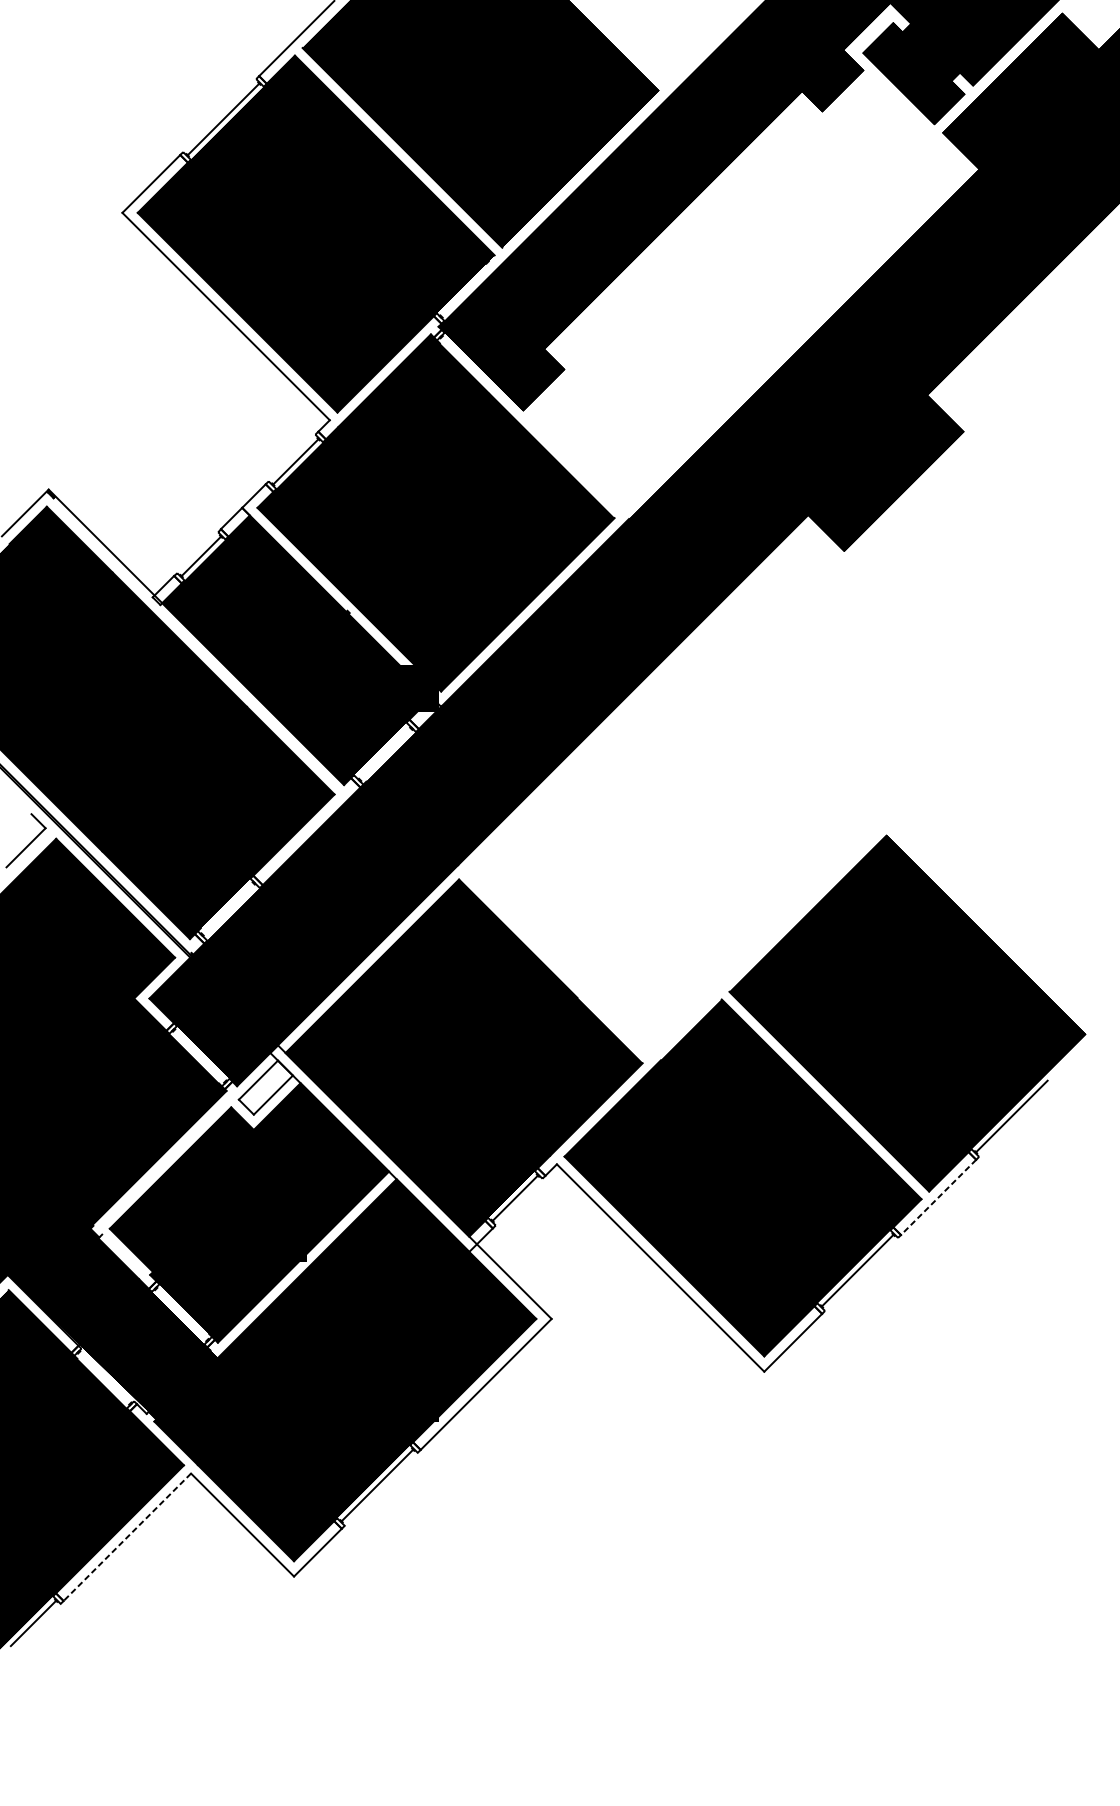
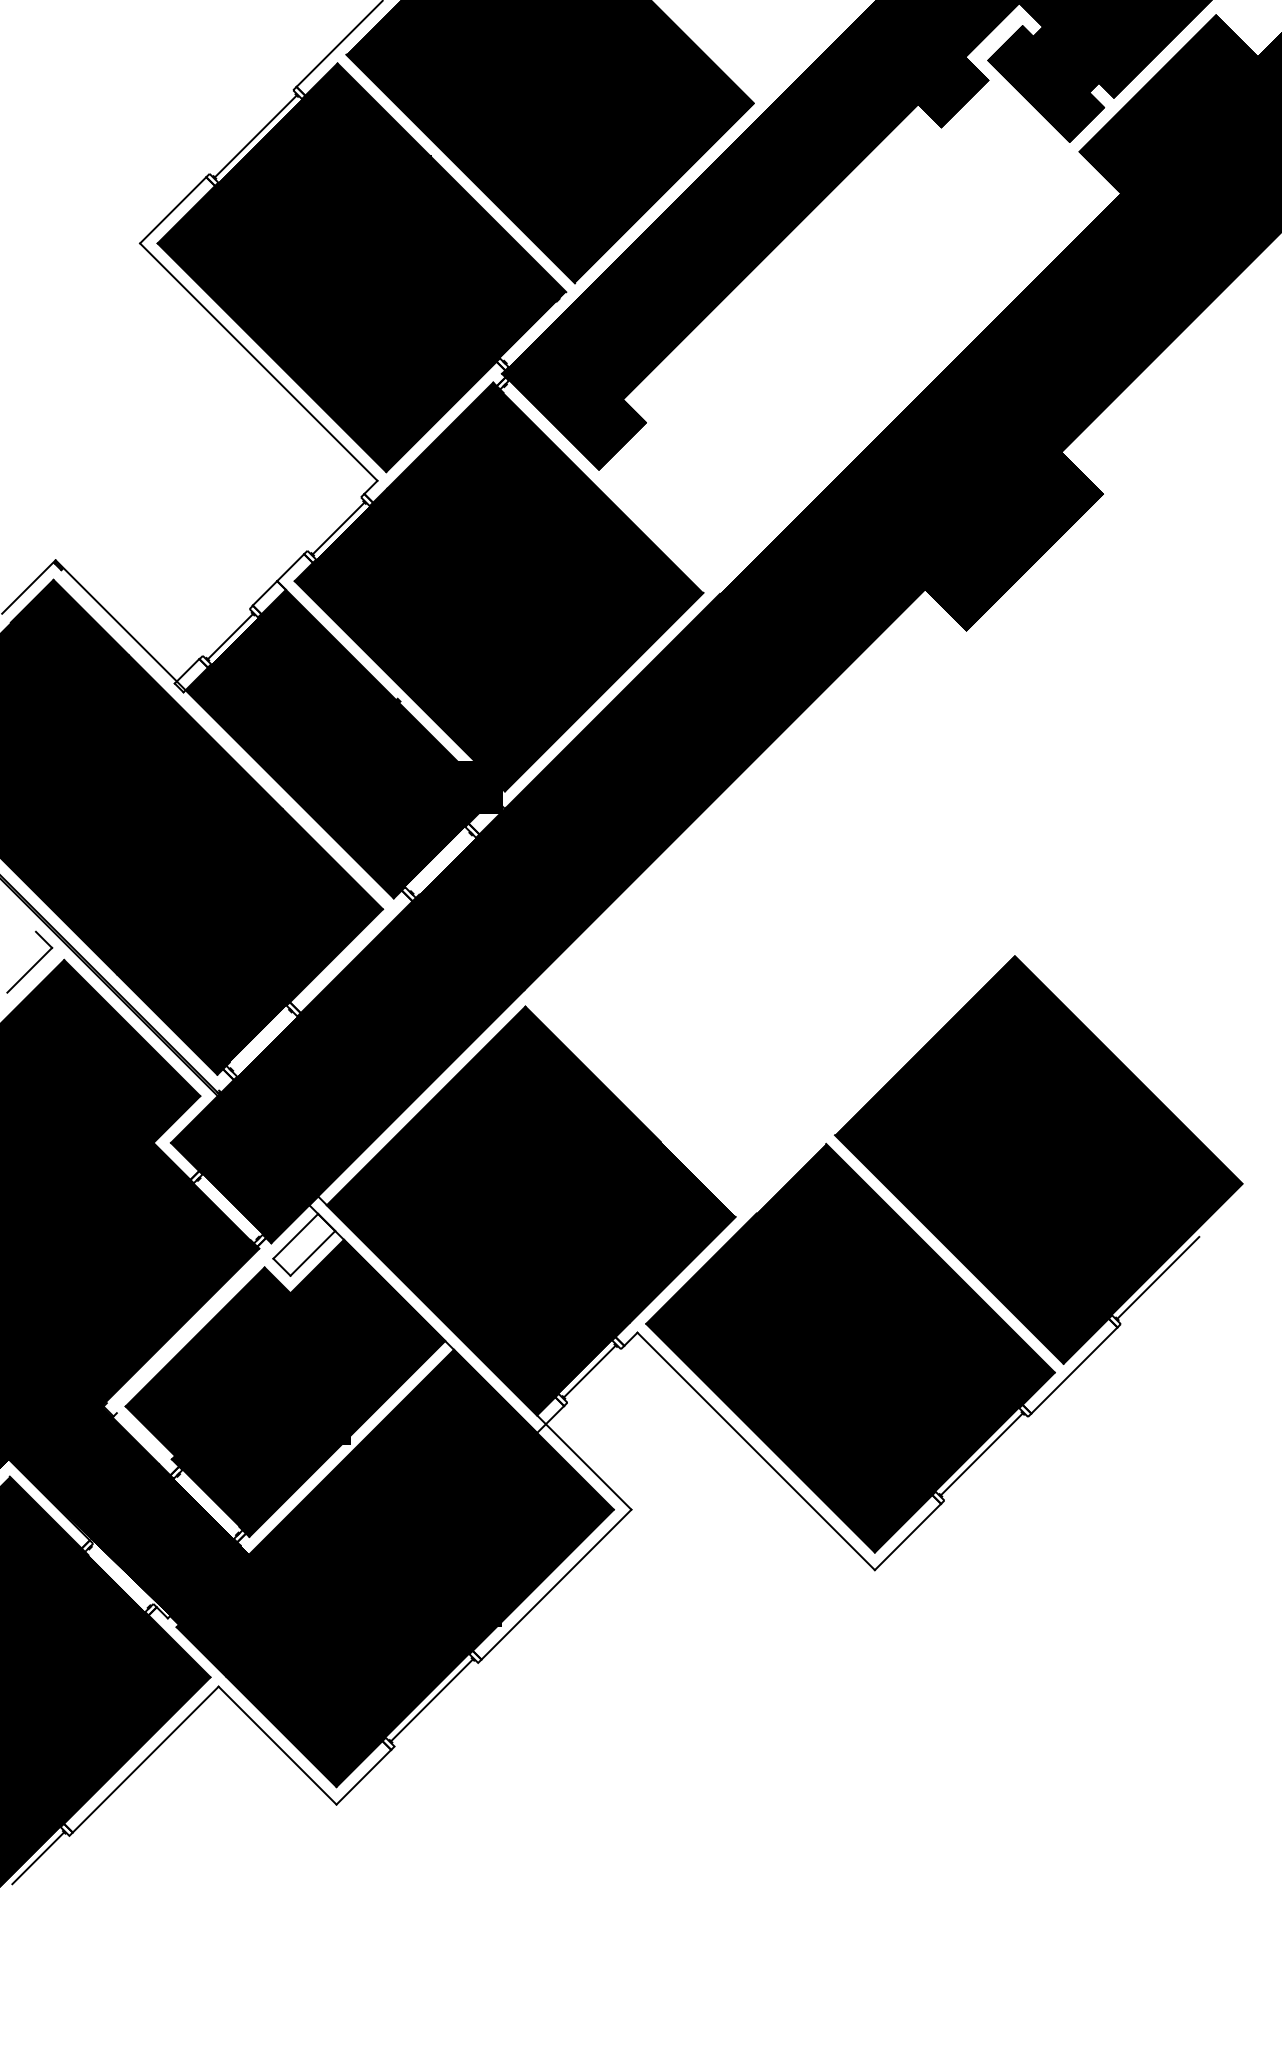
line: (938, 1197) -> (1074, 1370), dashed -> solid
line: (127, 1537) -> (145, 1759), dashed -> solid

